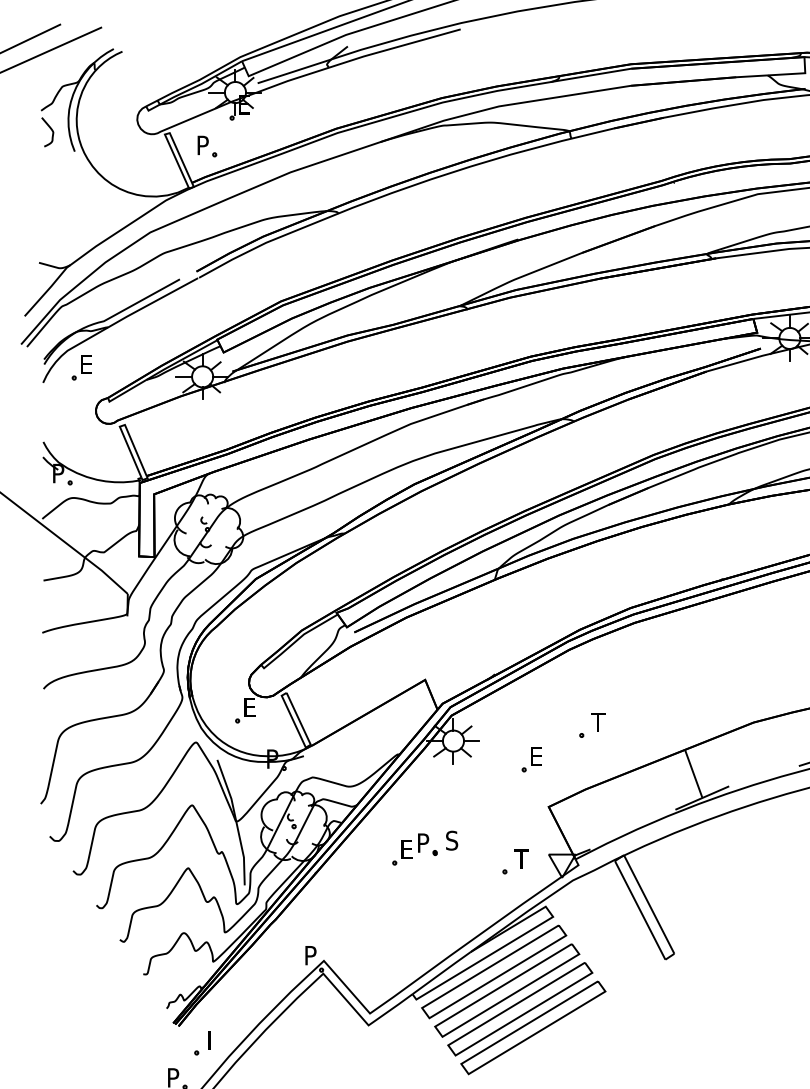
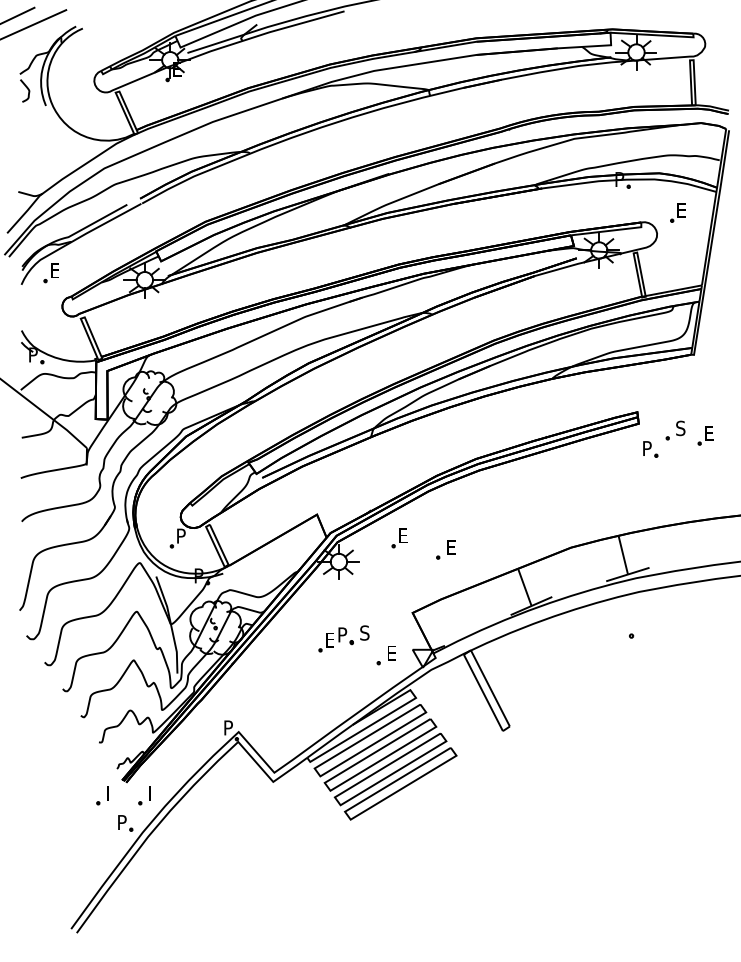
part: (207, 145) -> (148, 101), removed
text: (249, 706) -> (181, 535), E -> P
text: (597, 722) -> (450, 547), T -> E
part: (531, 759) -> (399, 538), moved
part: (424, 847) -> (343, 638), moved
text: (521, 859) -> (391, 653), T -> E
part: (147, 1042) -> (102, 795), added

